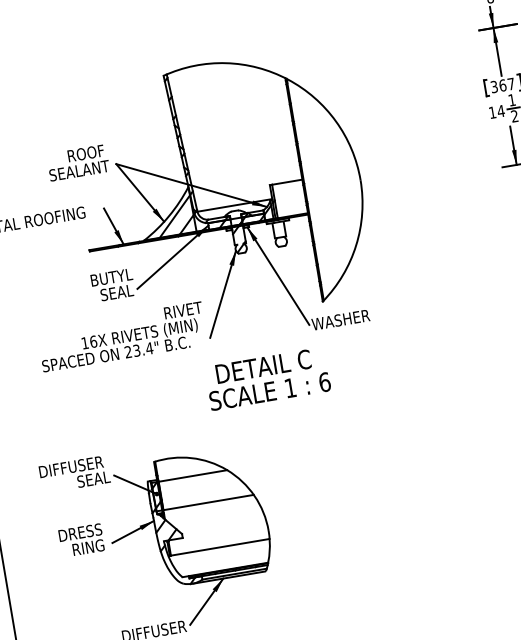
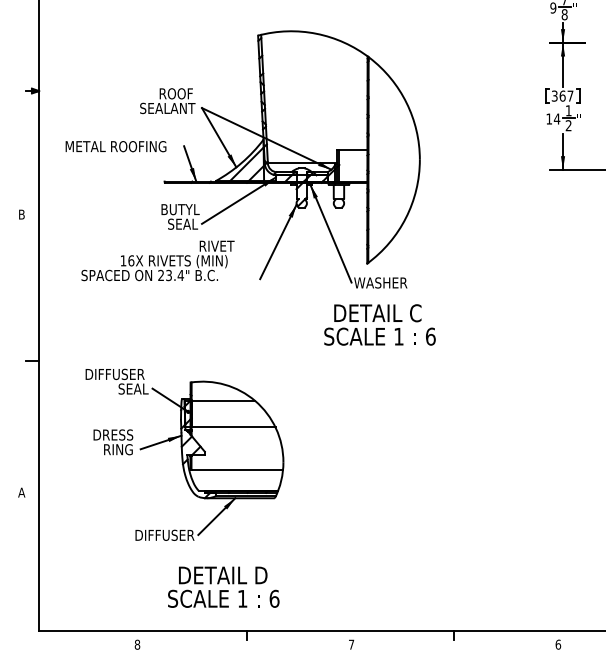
text: (121, 336) -> (157, 260), moved
text: (267, 378) -> (379, 324), moved

